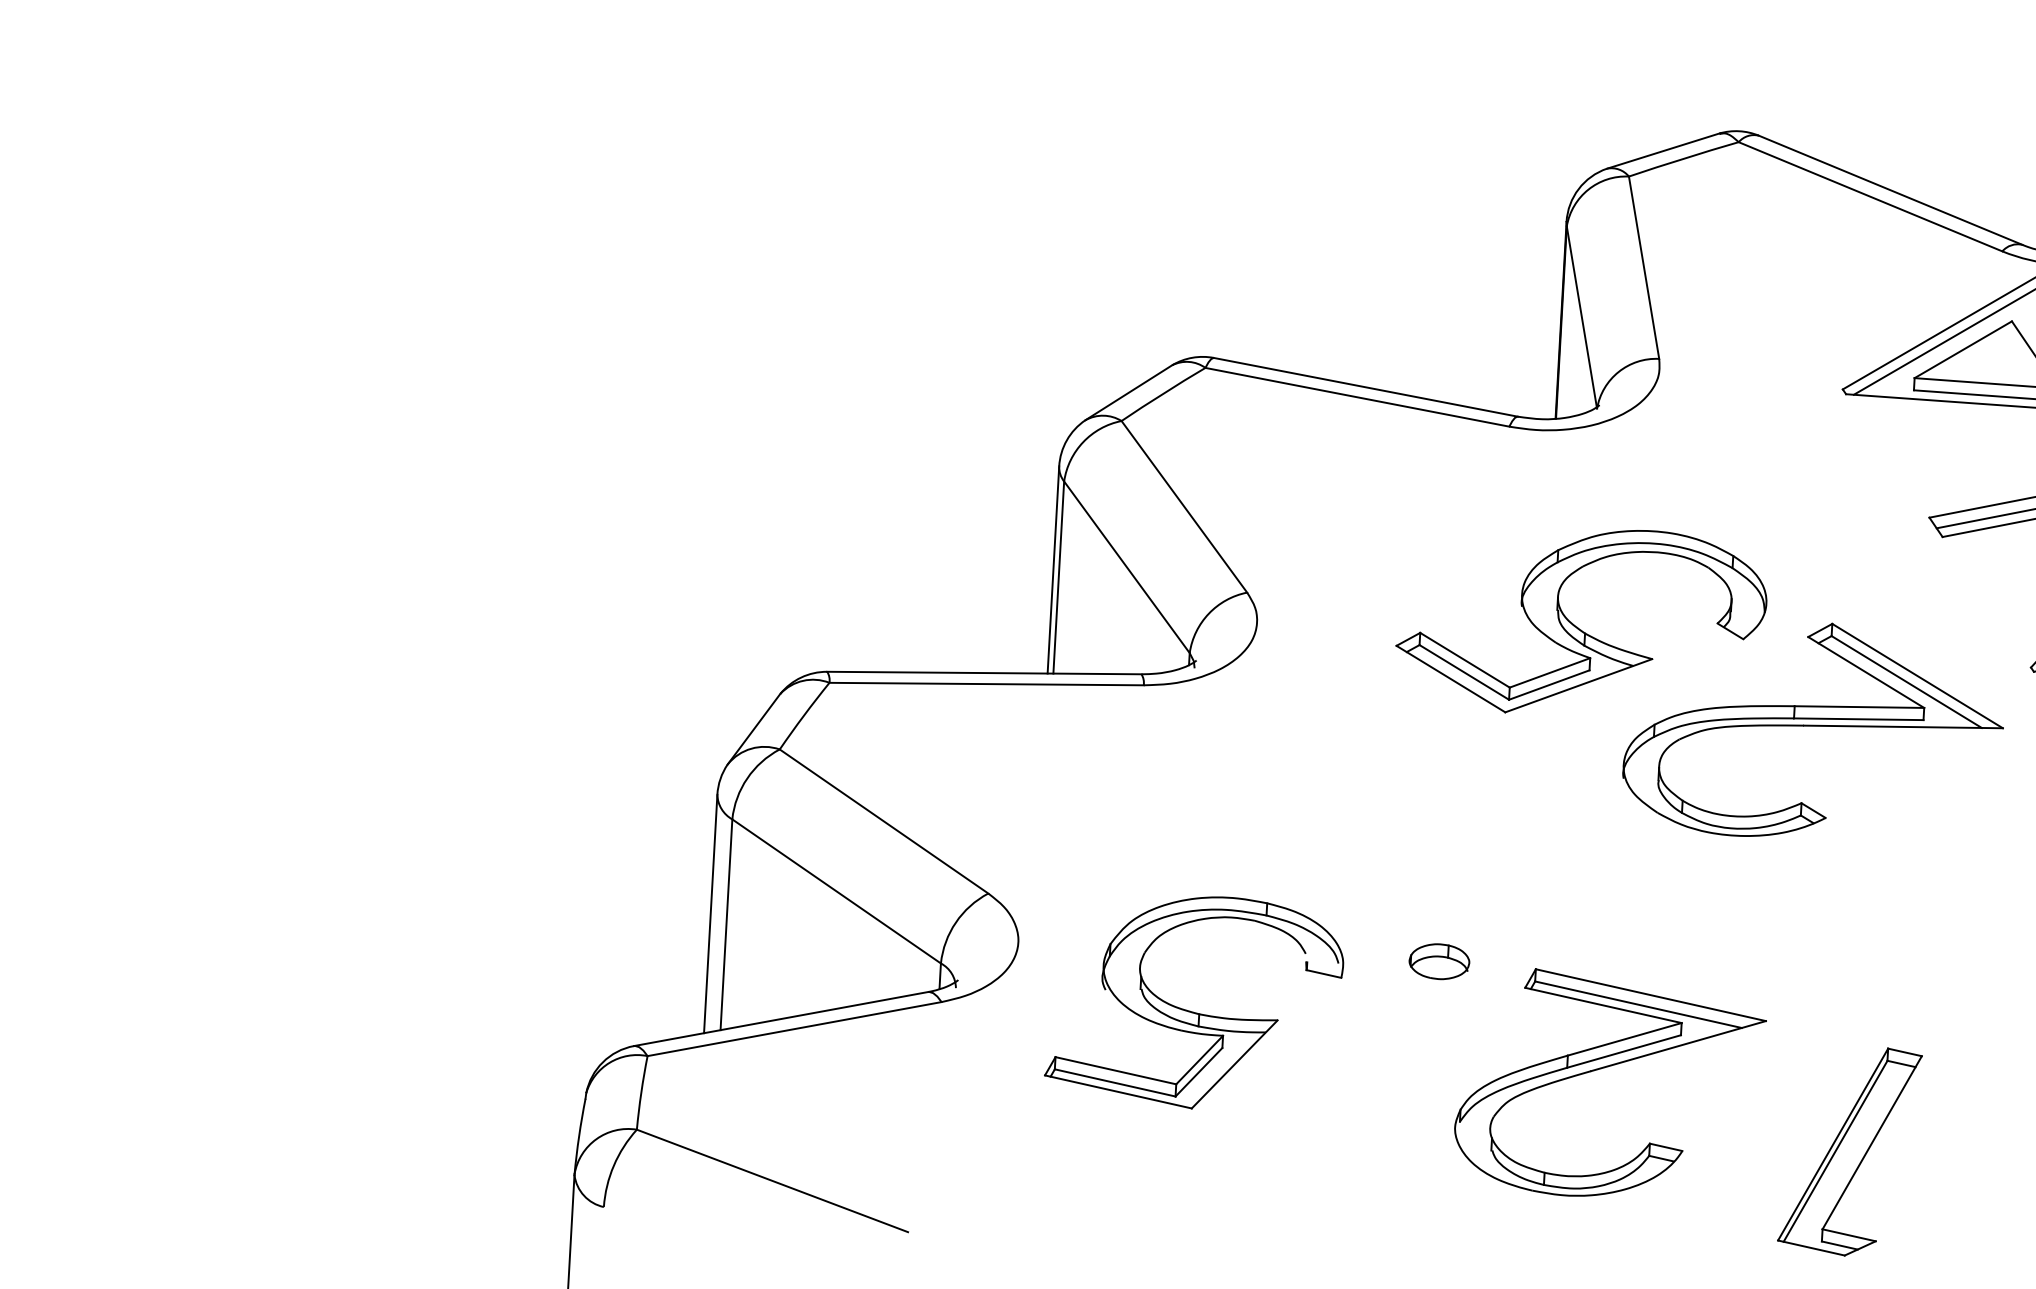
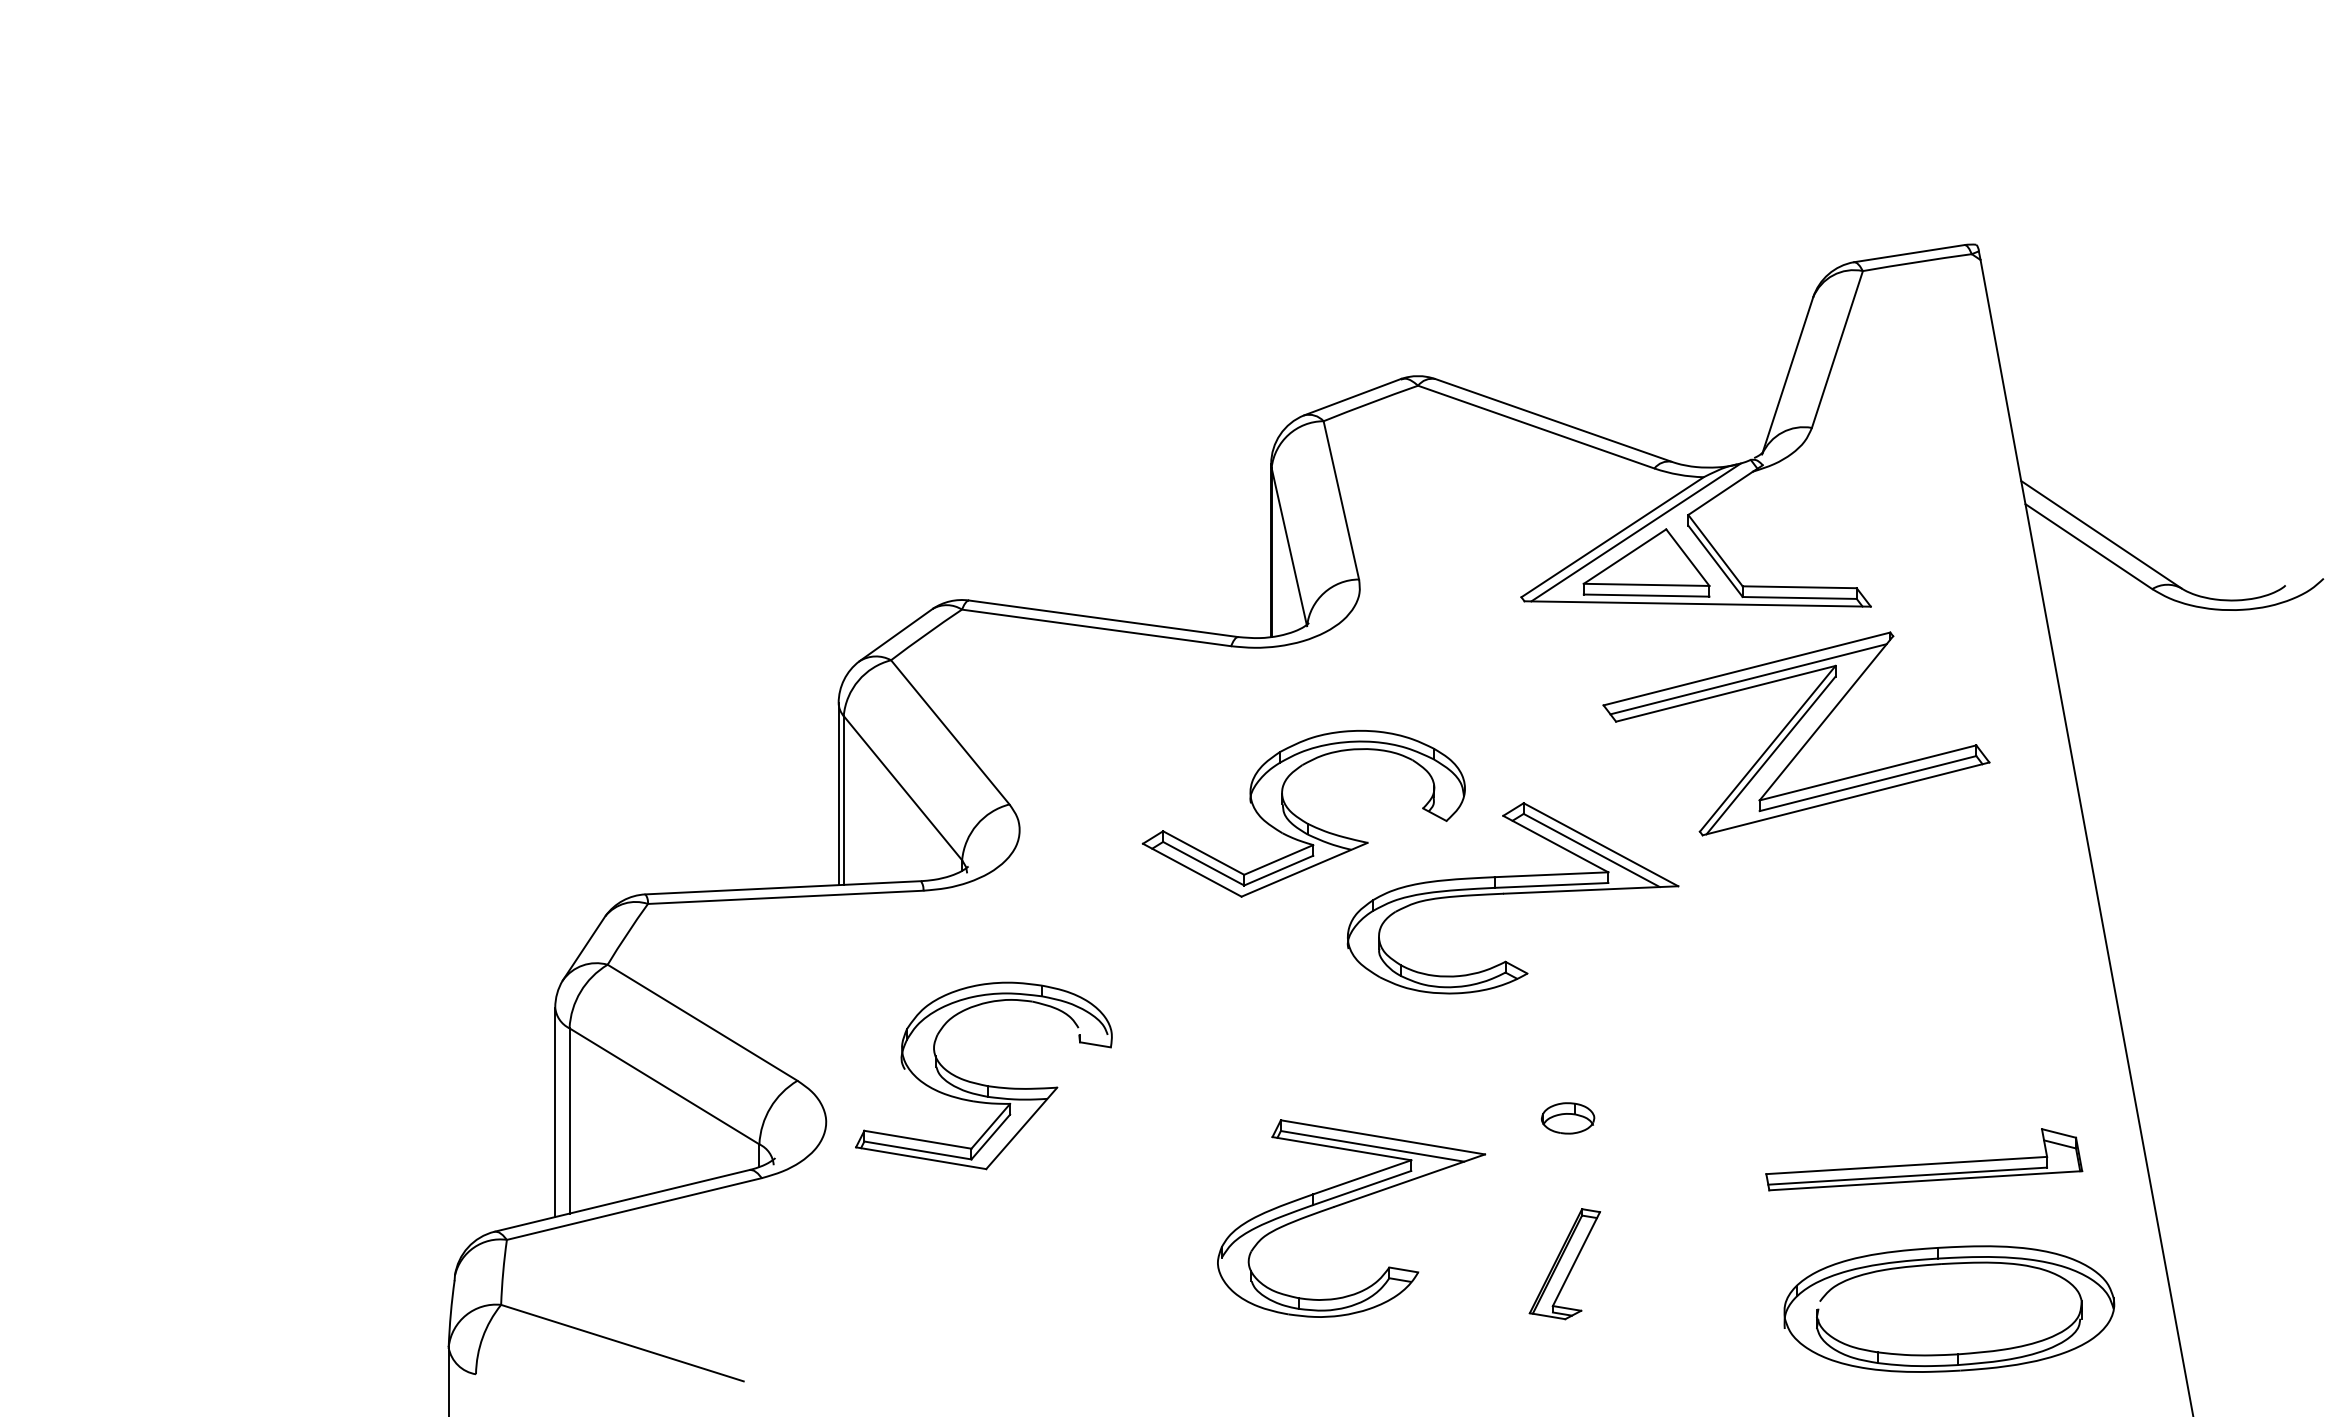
part: (1439, 961) -> (1568, 1118), moved
part: (1191, 1010) -> (981, 1083), moved
part: (1849, 1150) -> (1564, 1263), size x0.6

